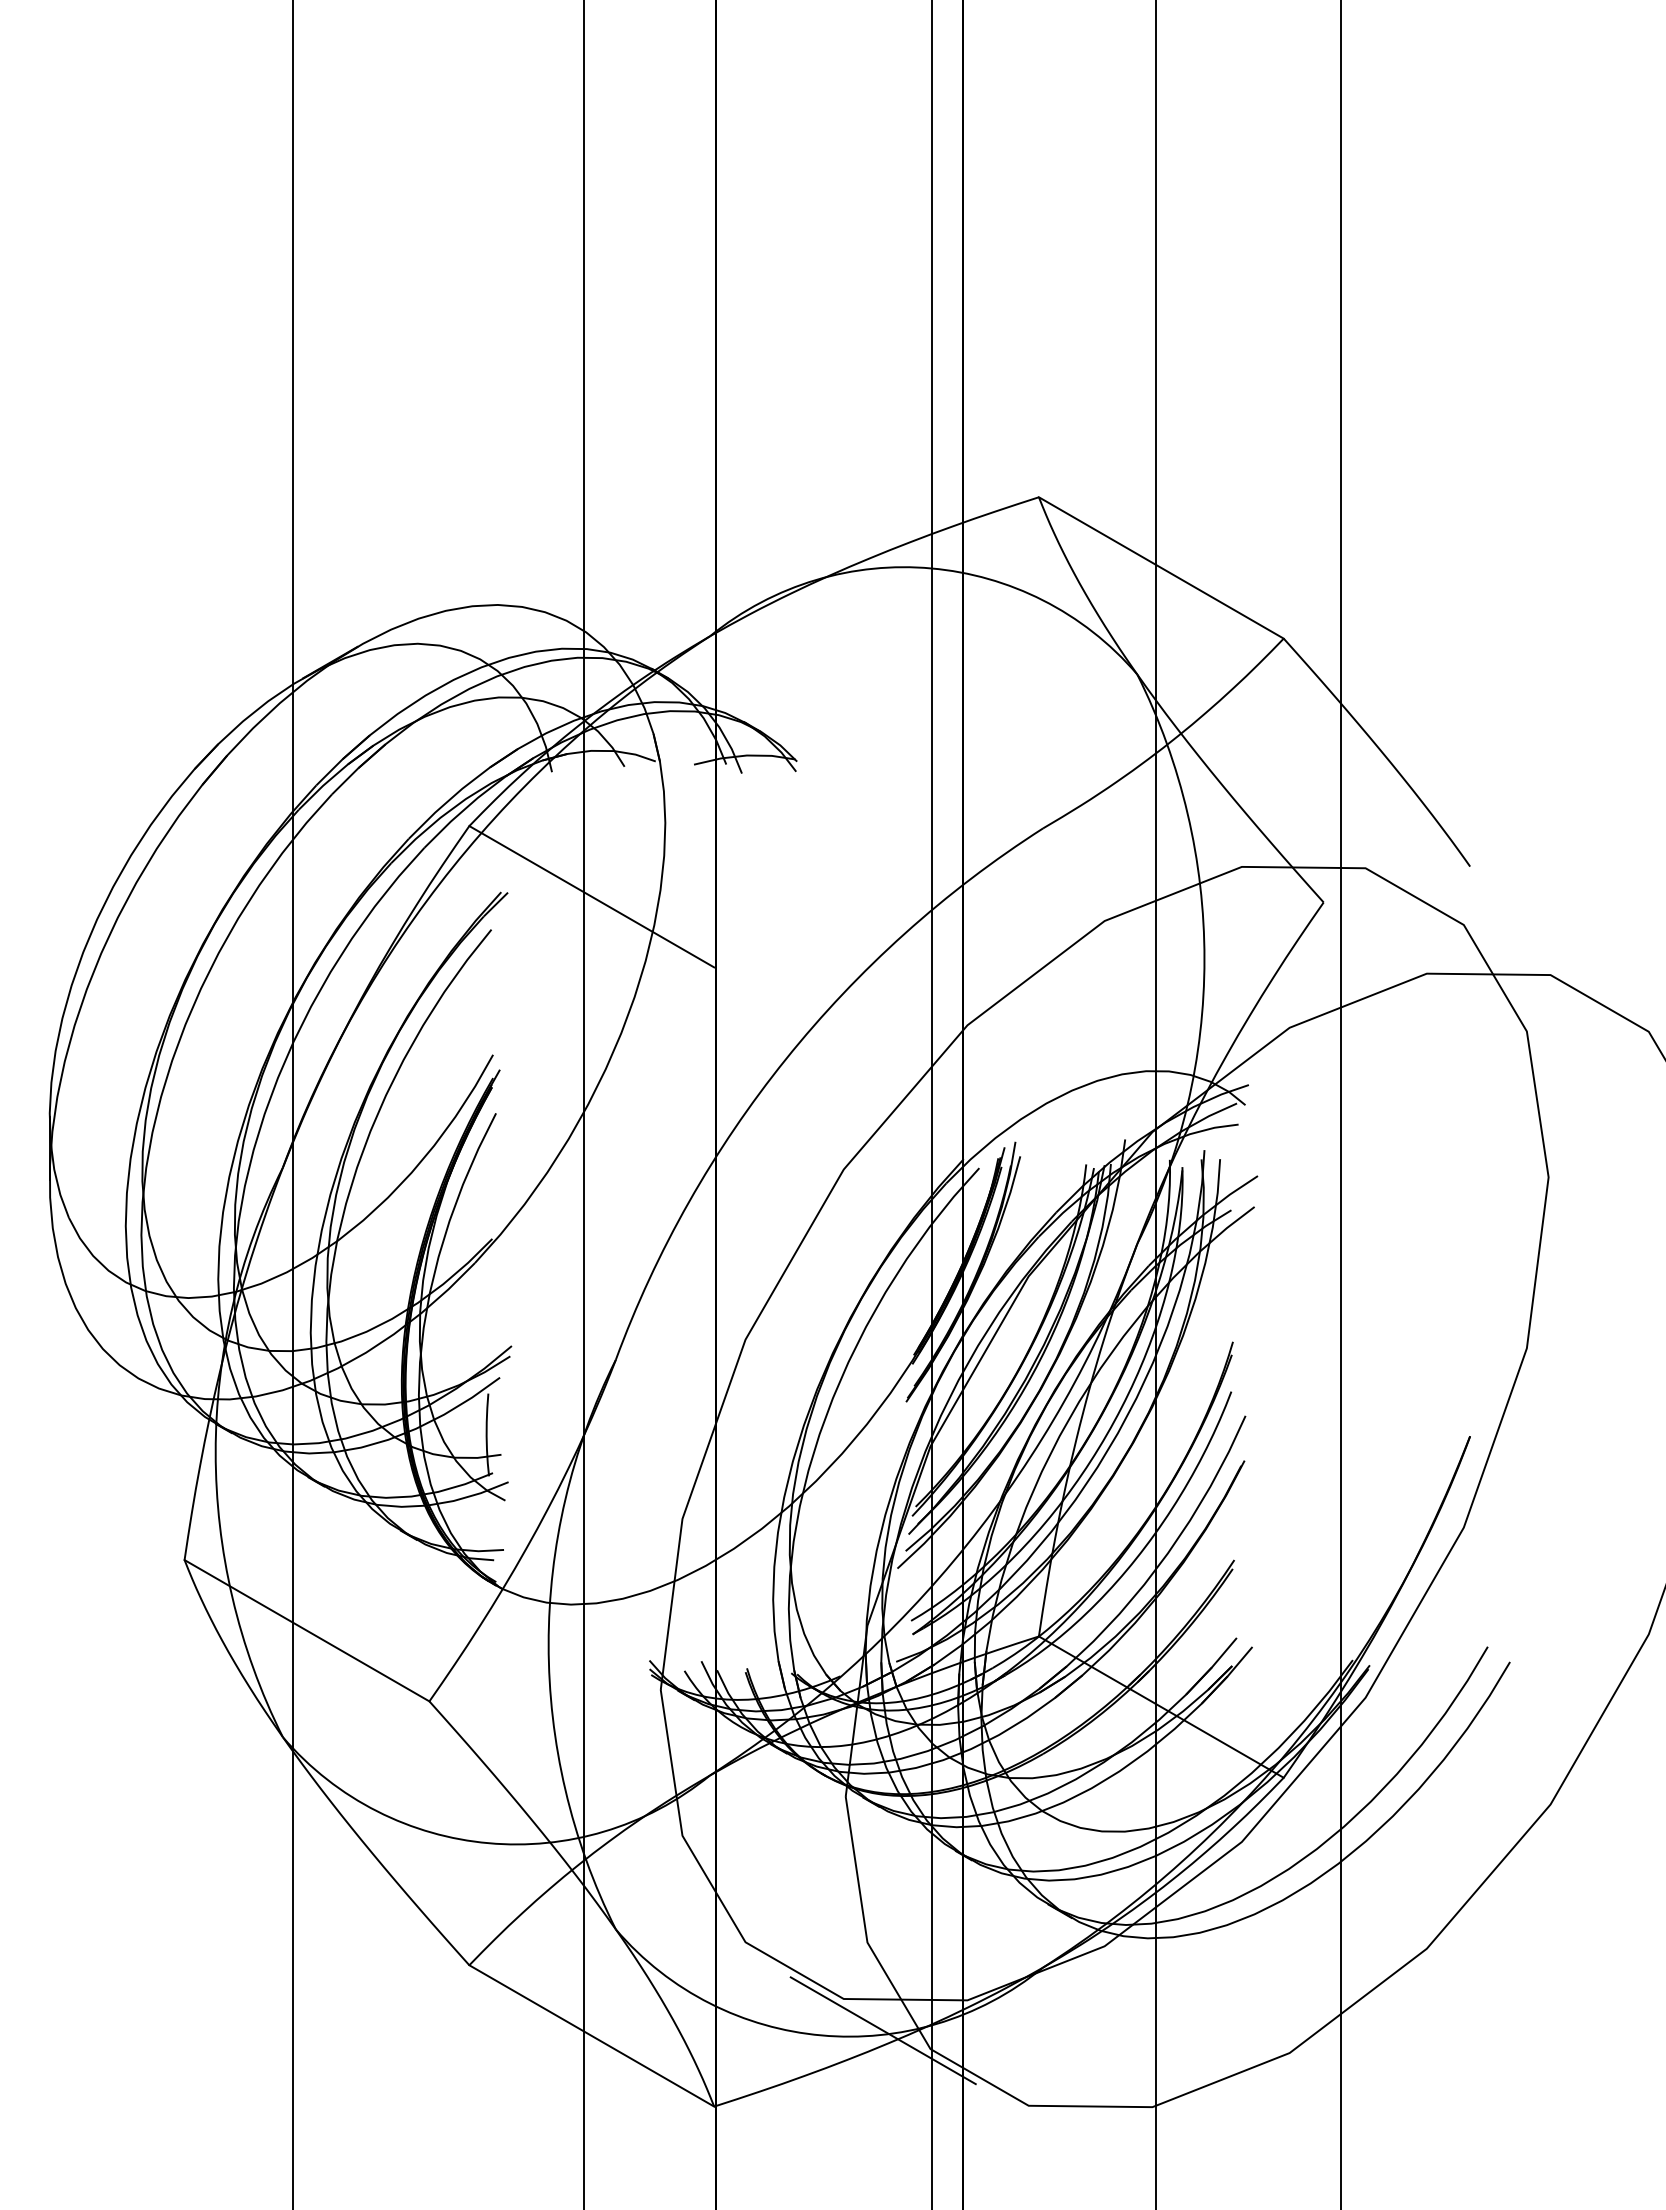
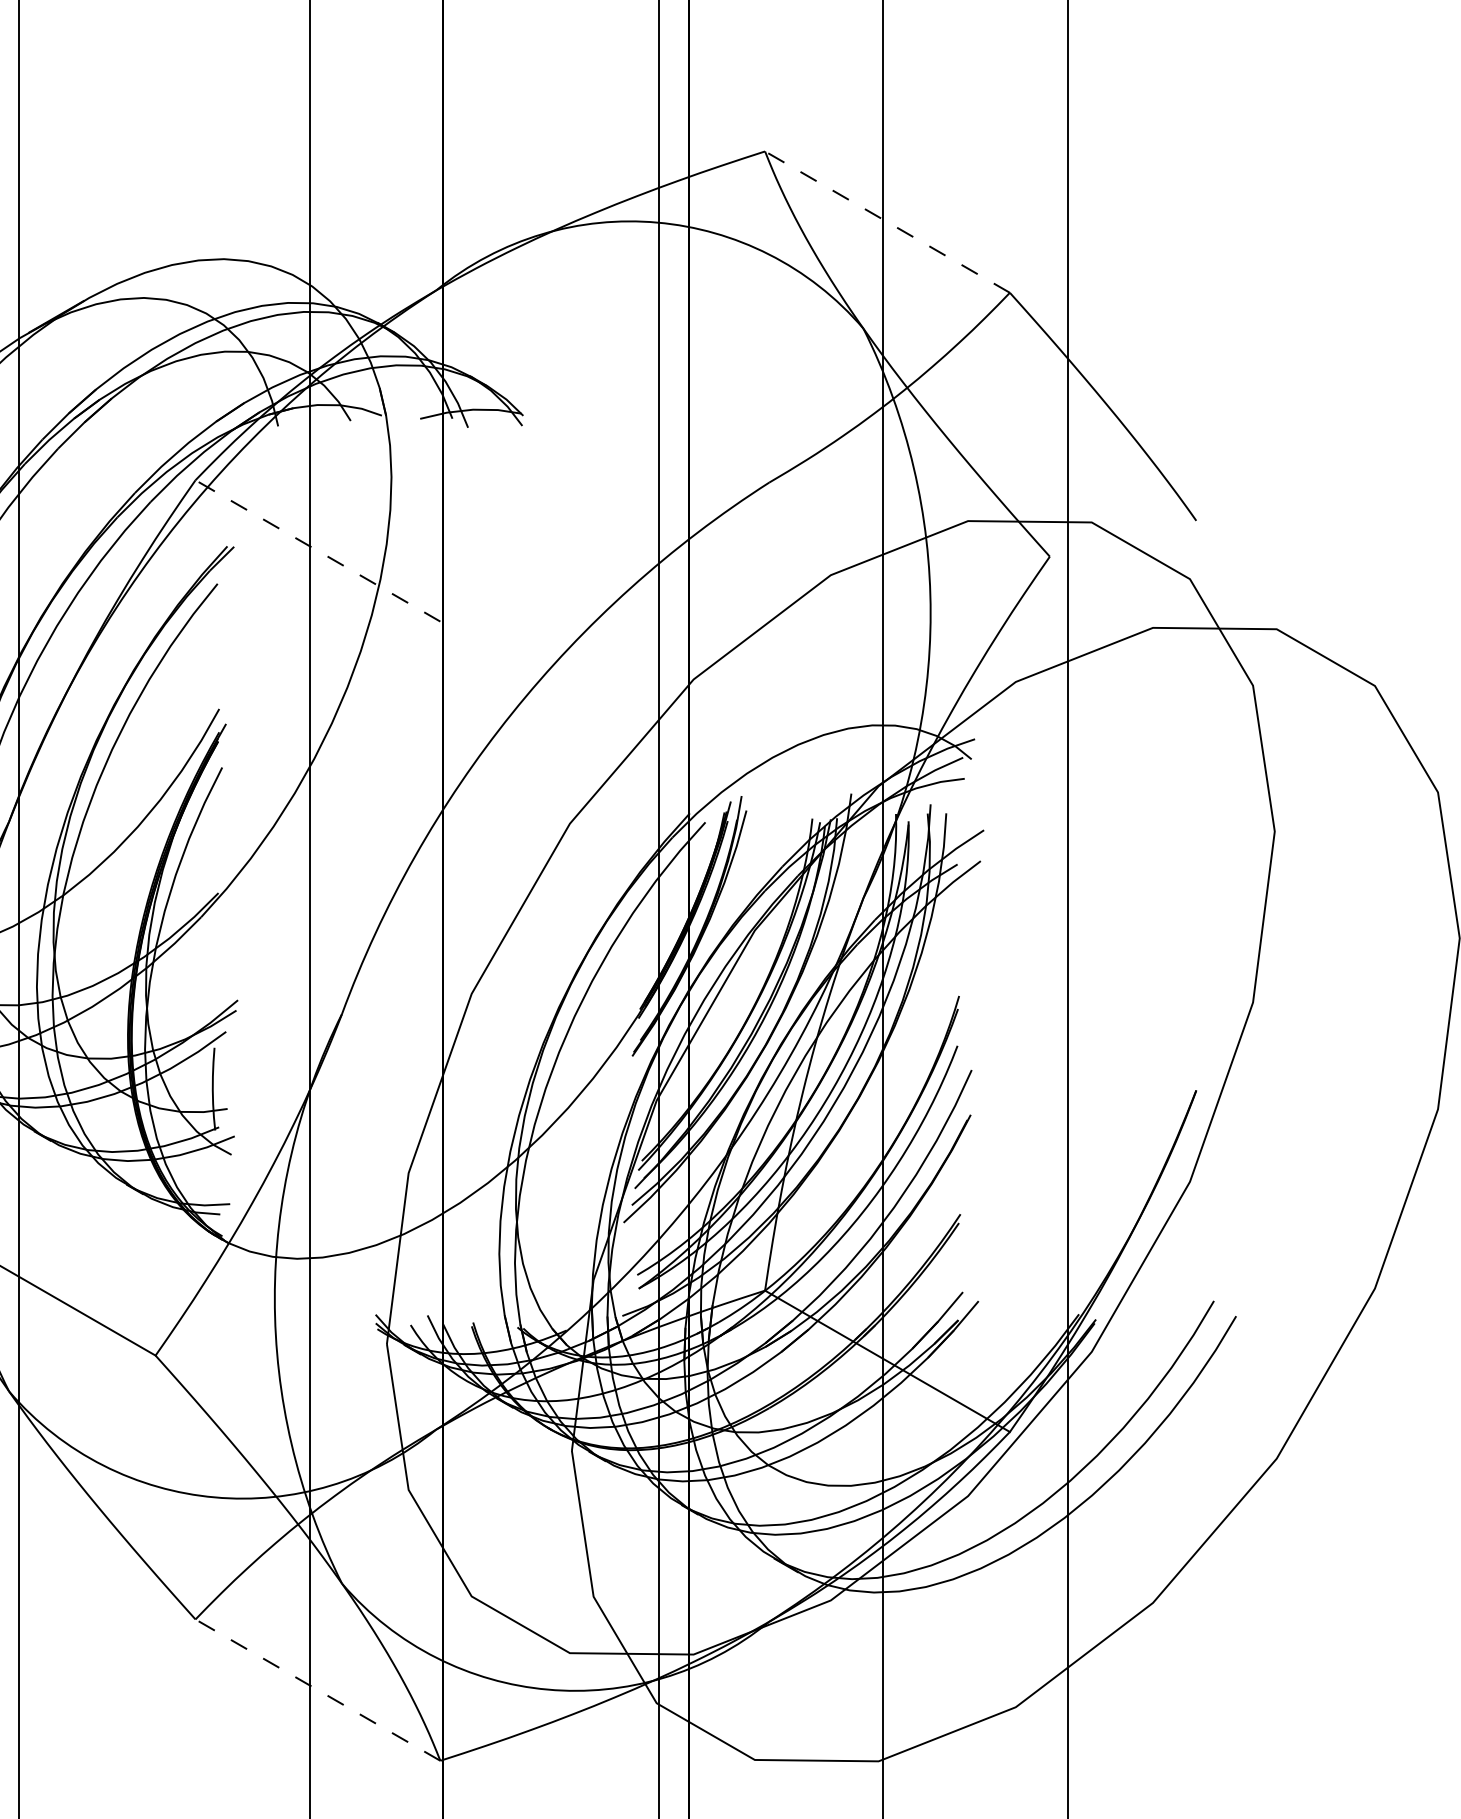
line: (1160, 567) -> (886, 221), solid -> dashed
line: (591, 896) -> (317, 550), solid -> dashed
line: (882, 2030) -> (608, 1684), removed
line: (591, 2035) -> (317, 1689), solid -> dashed

